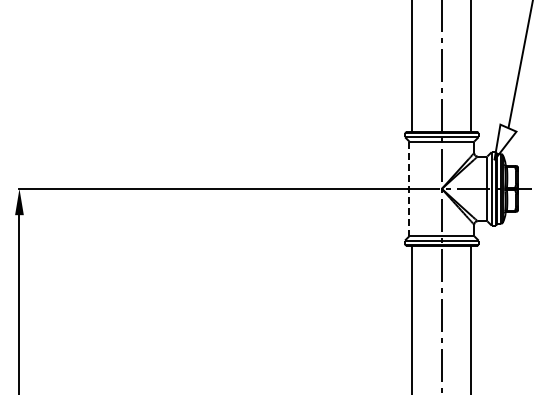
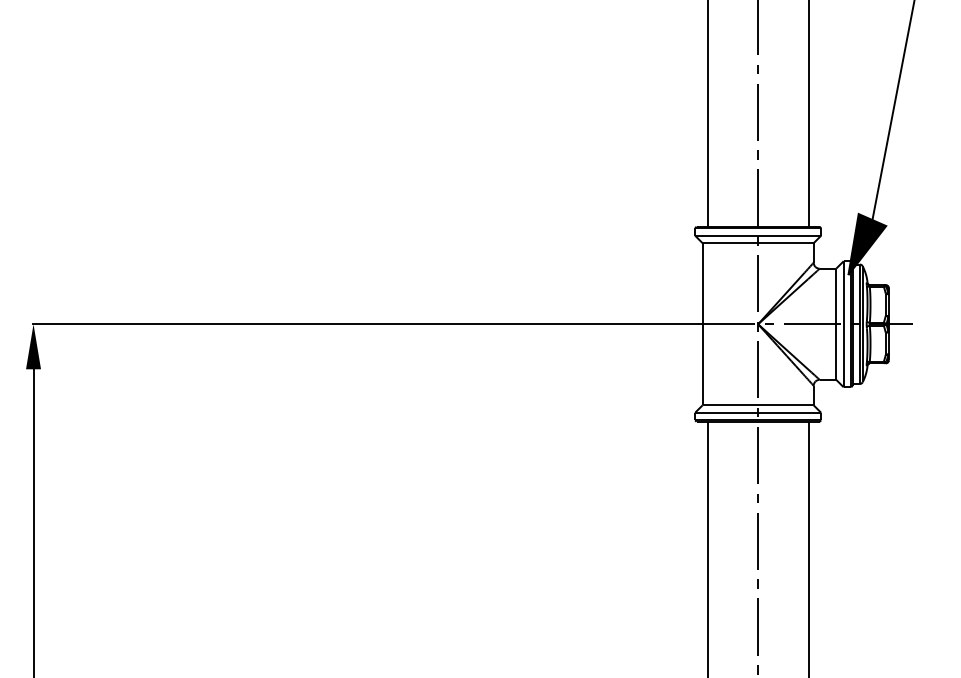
fill: (505, 142) -> (867, 244), added
line: (409, 189) -> (702, 325), dashed -> solid

